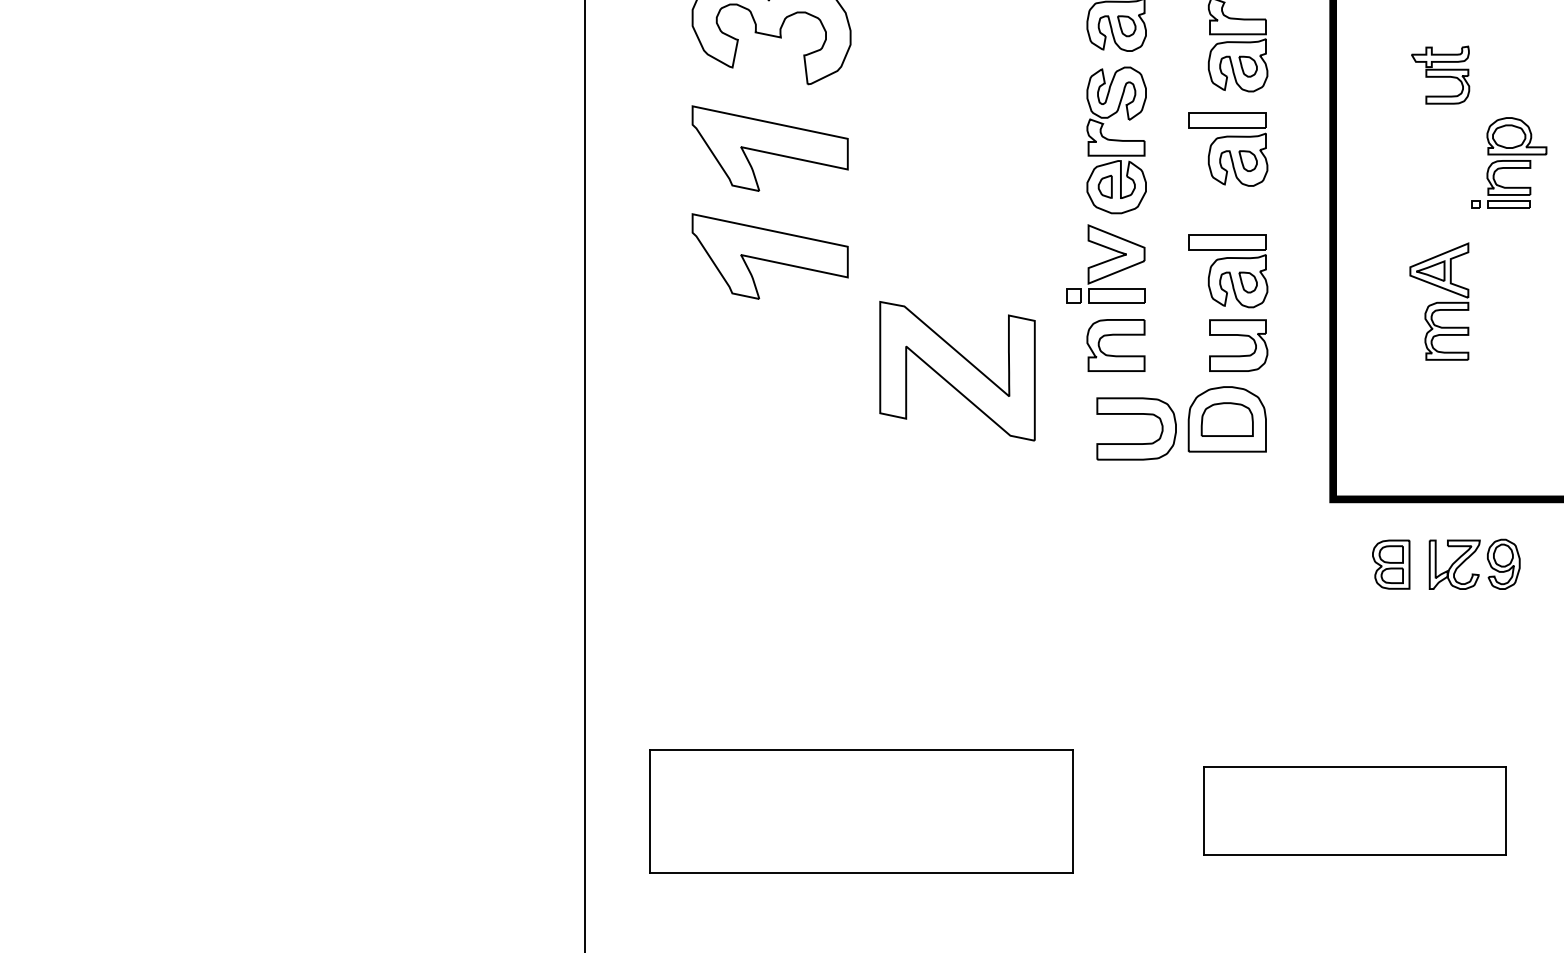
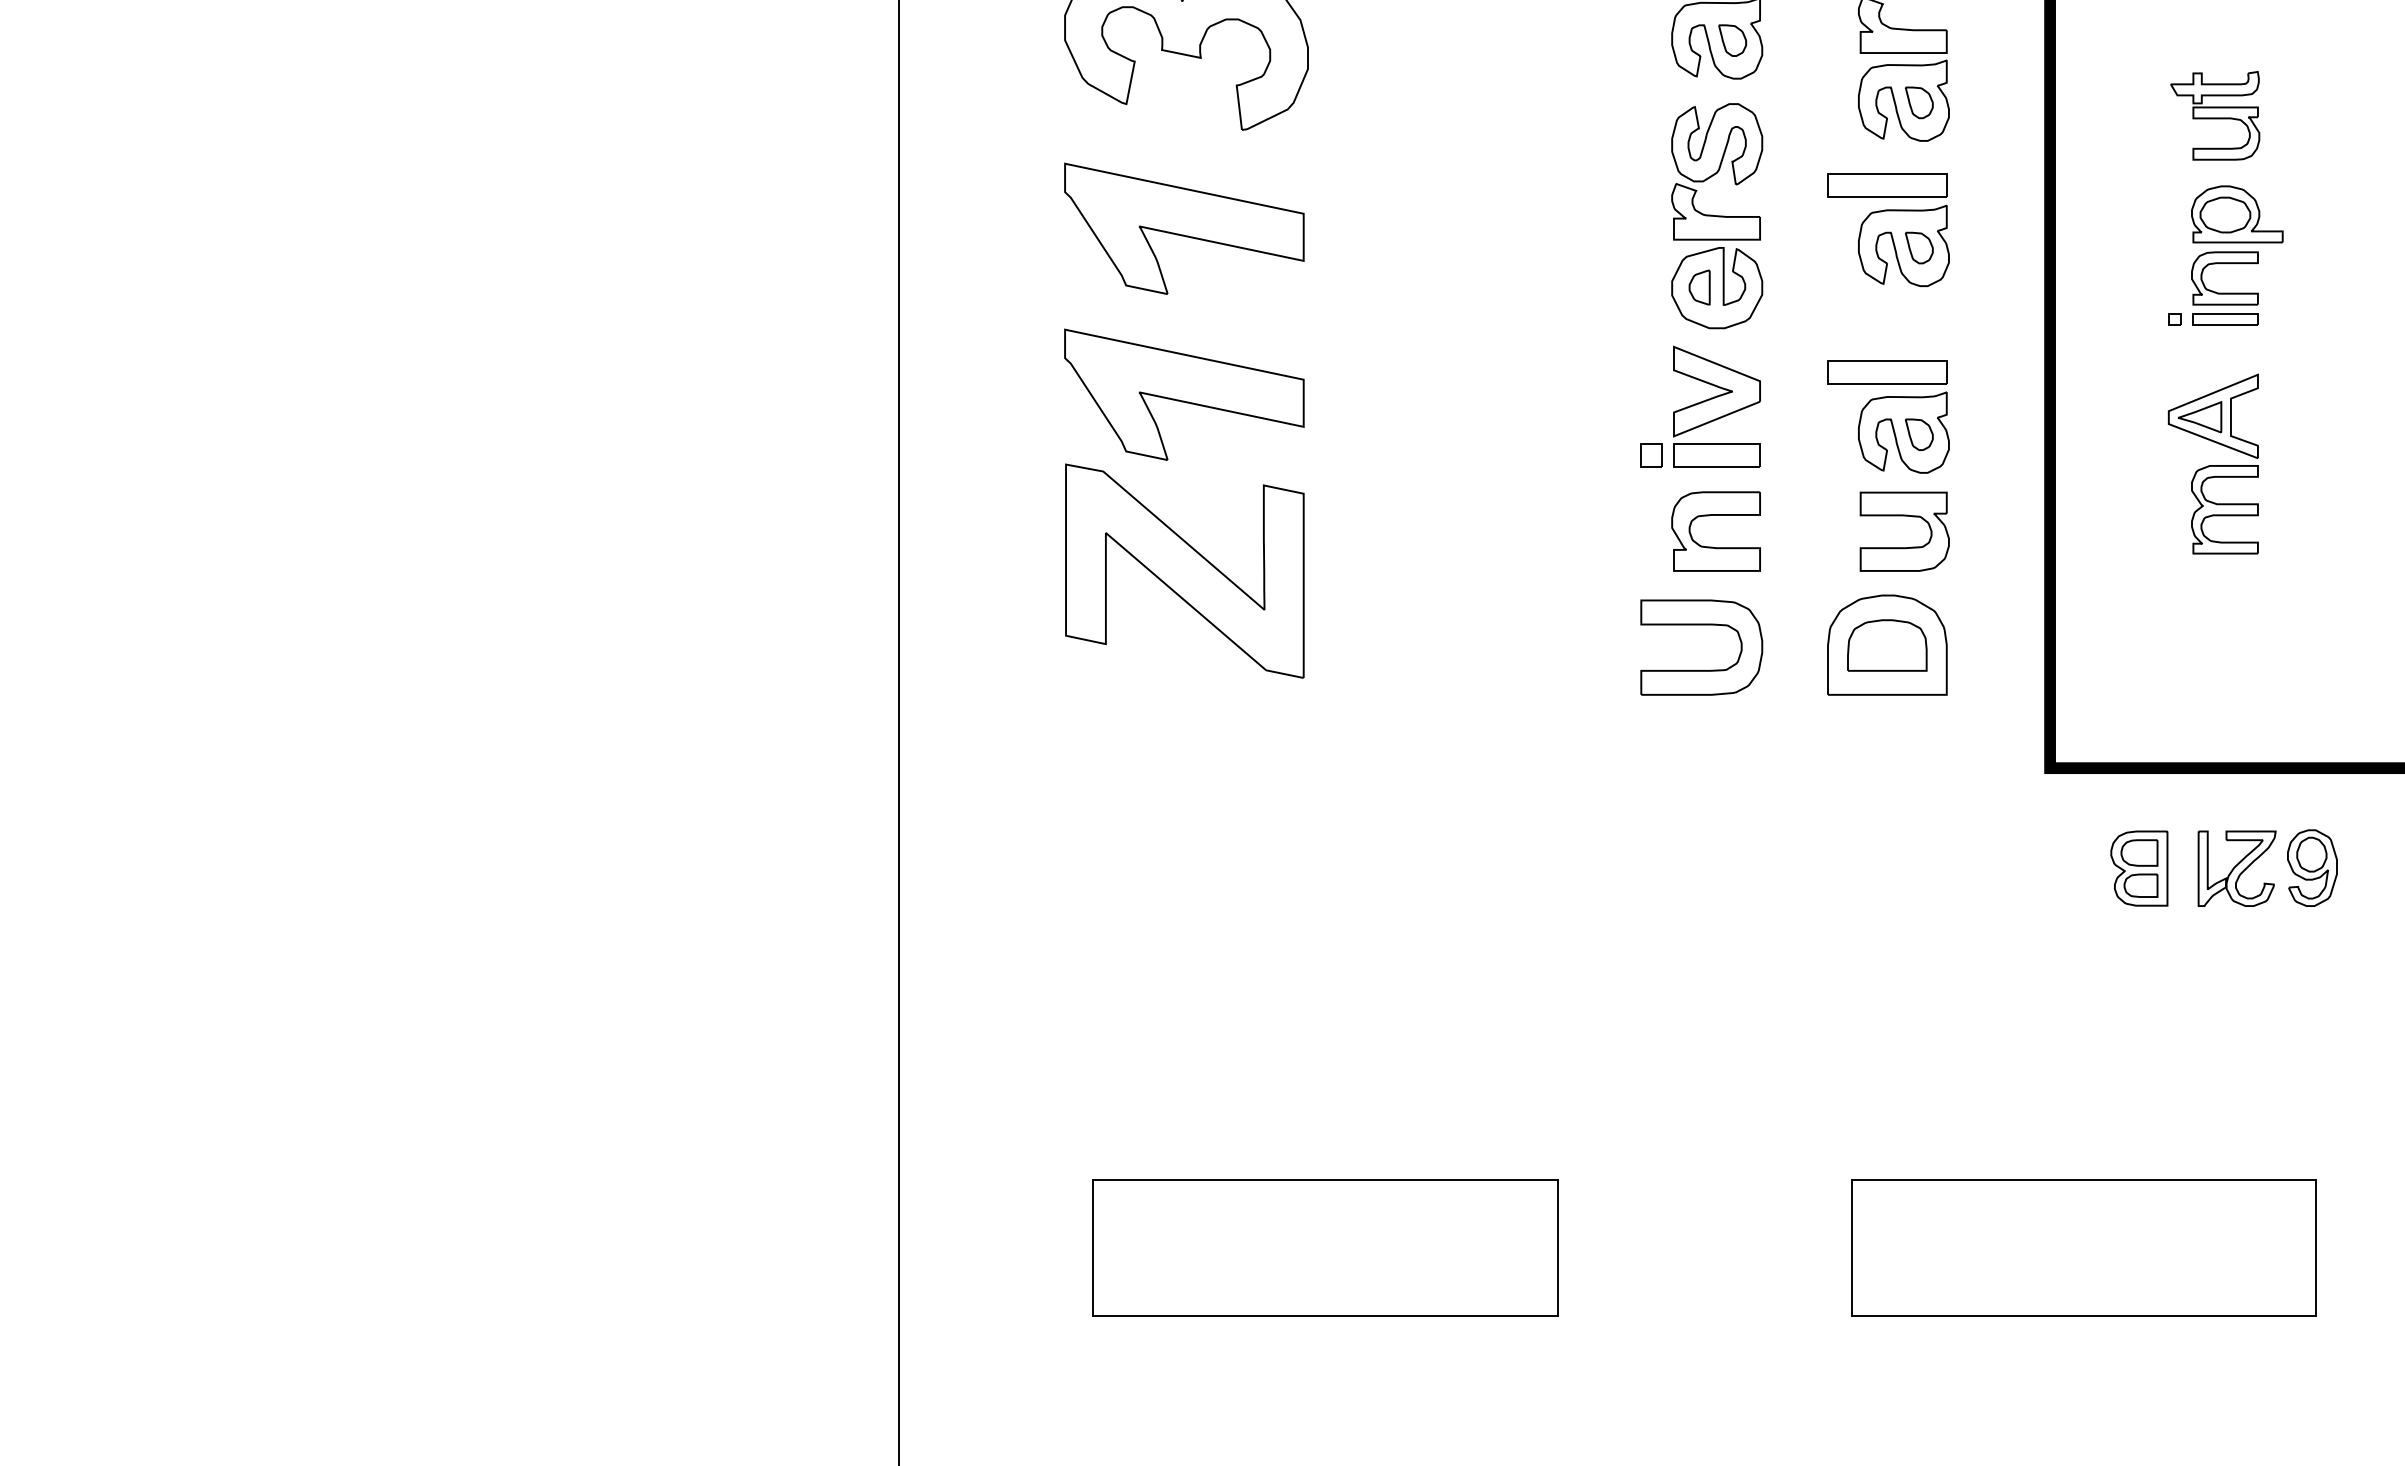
part: (1509, 162) -> (2225, 254), moved
part: (957, 371) -> (1184, 571), moved
part: (1136, 414) -> (1701, 625), moved
part: (861, 810) -> (1324, 1246), size x0.71

